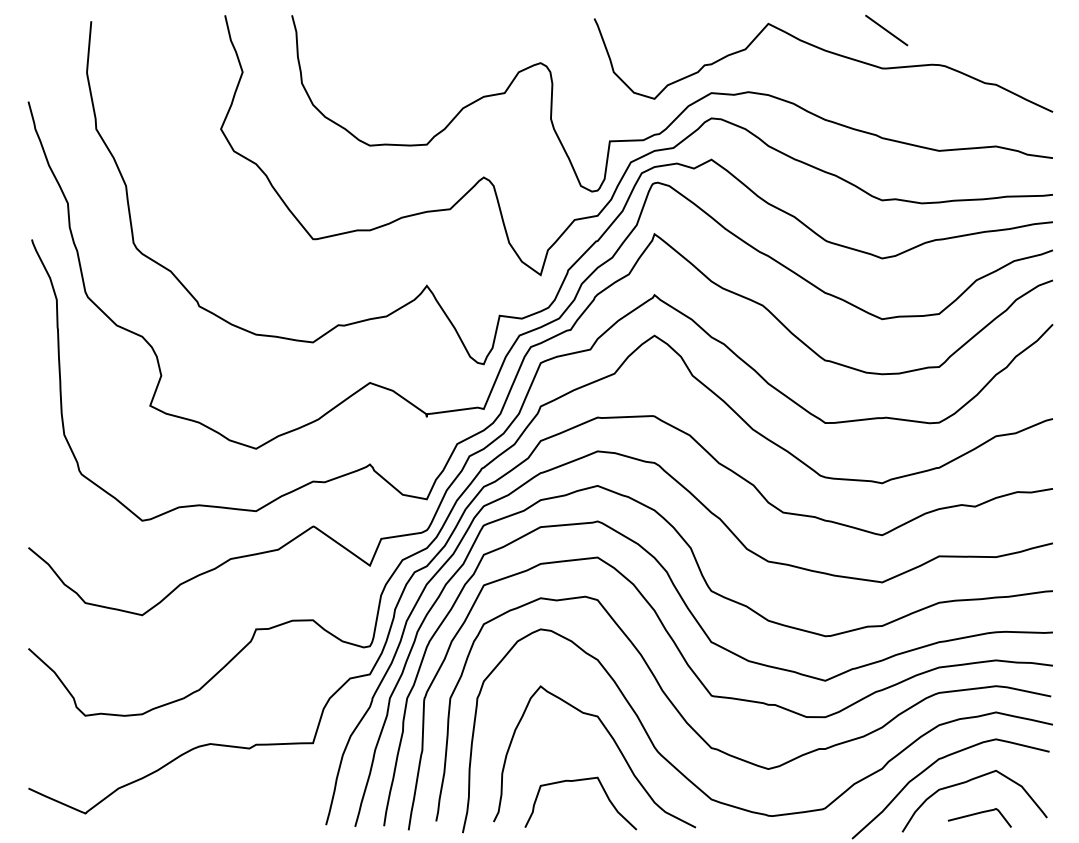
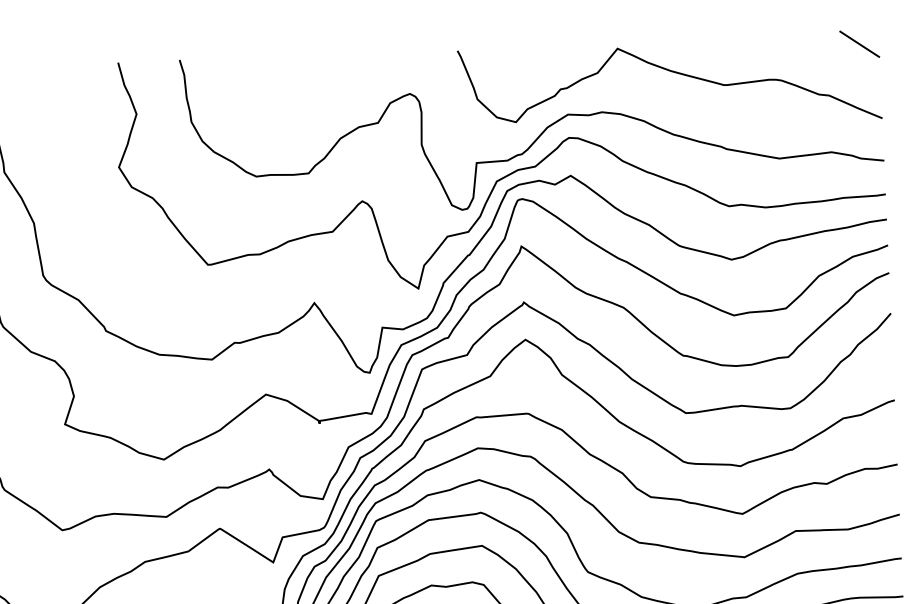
line: (886, 30) -> (859, 44), moved

